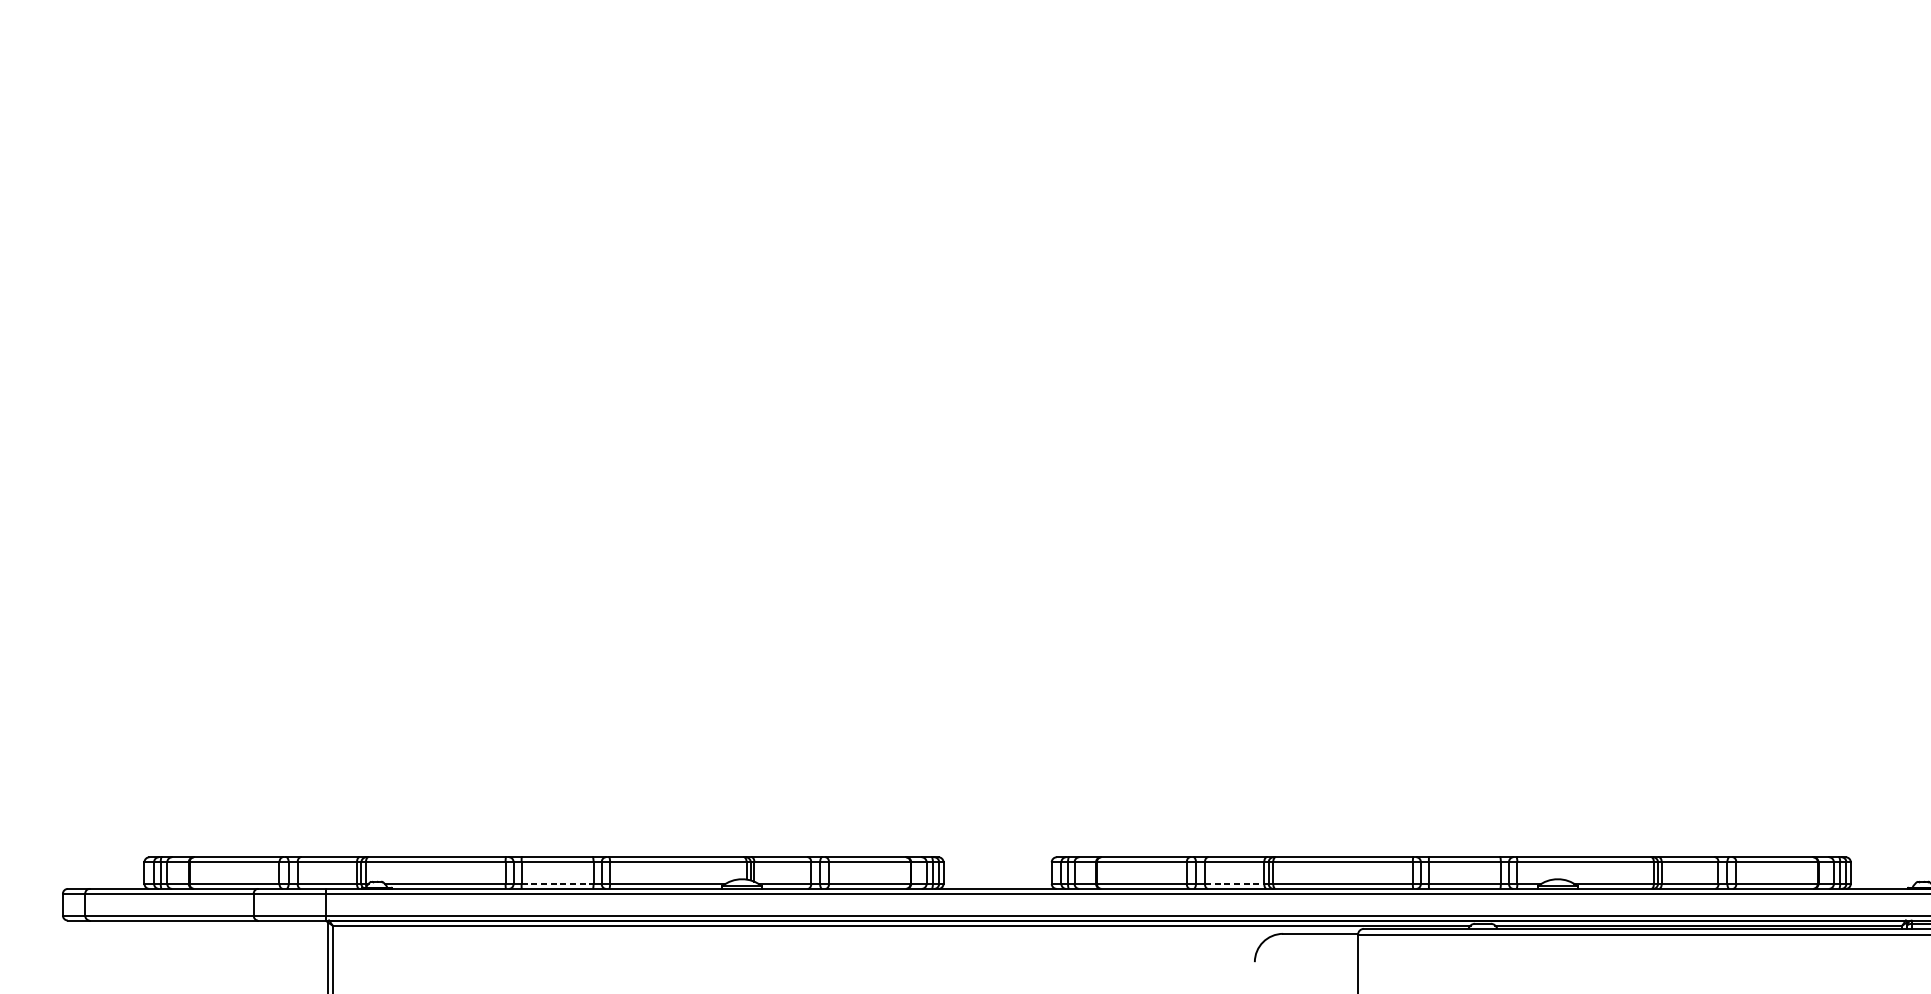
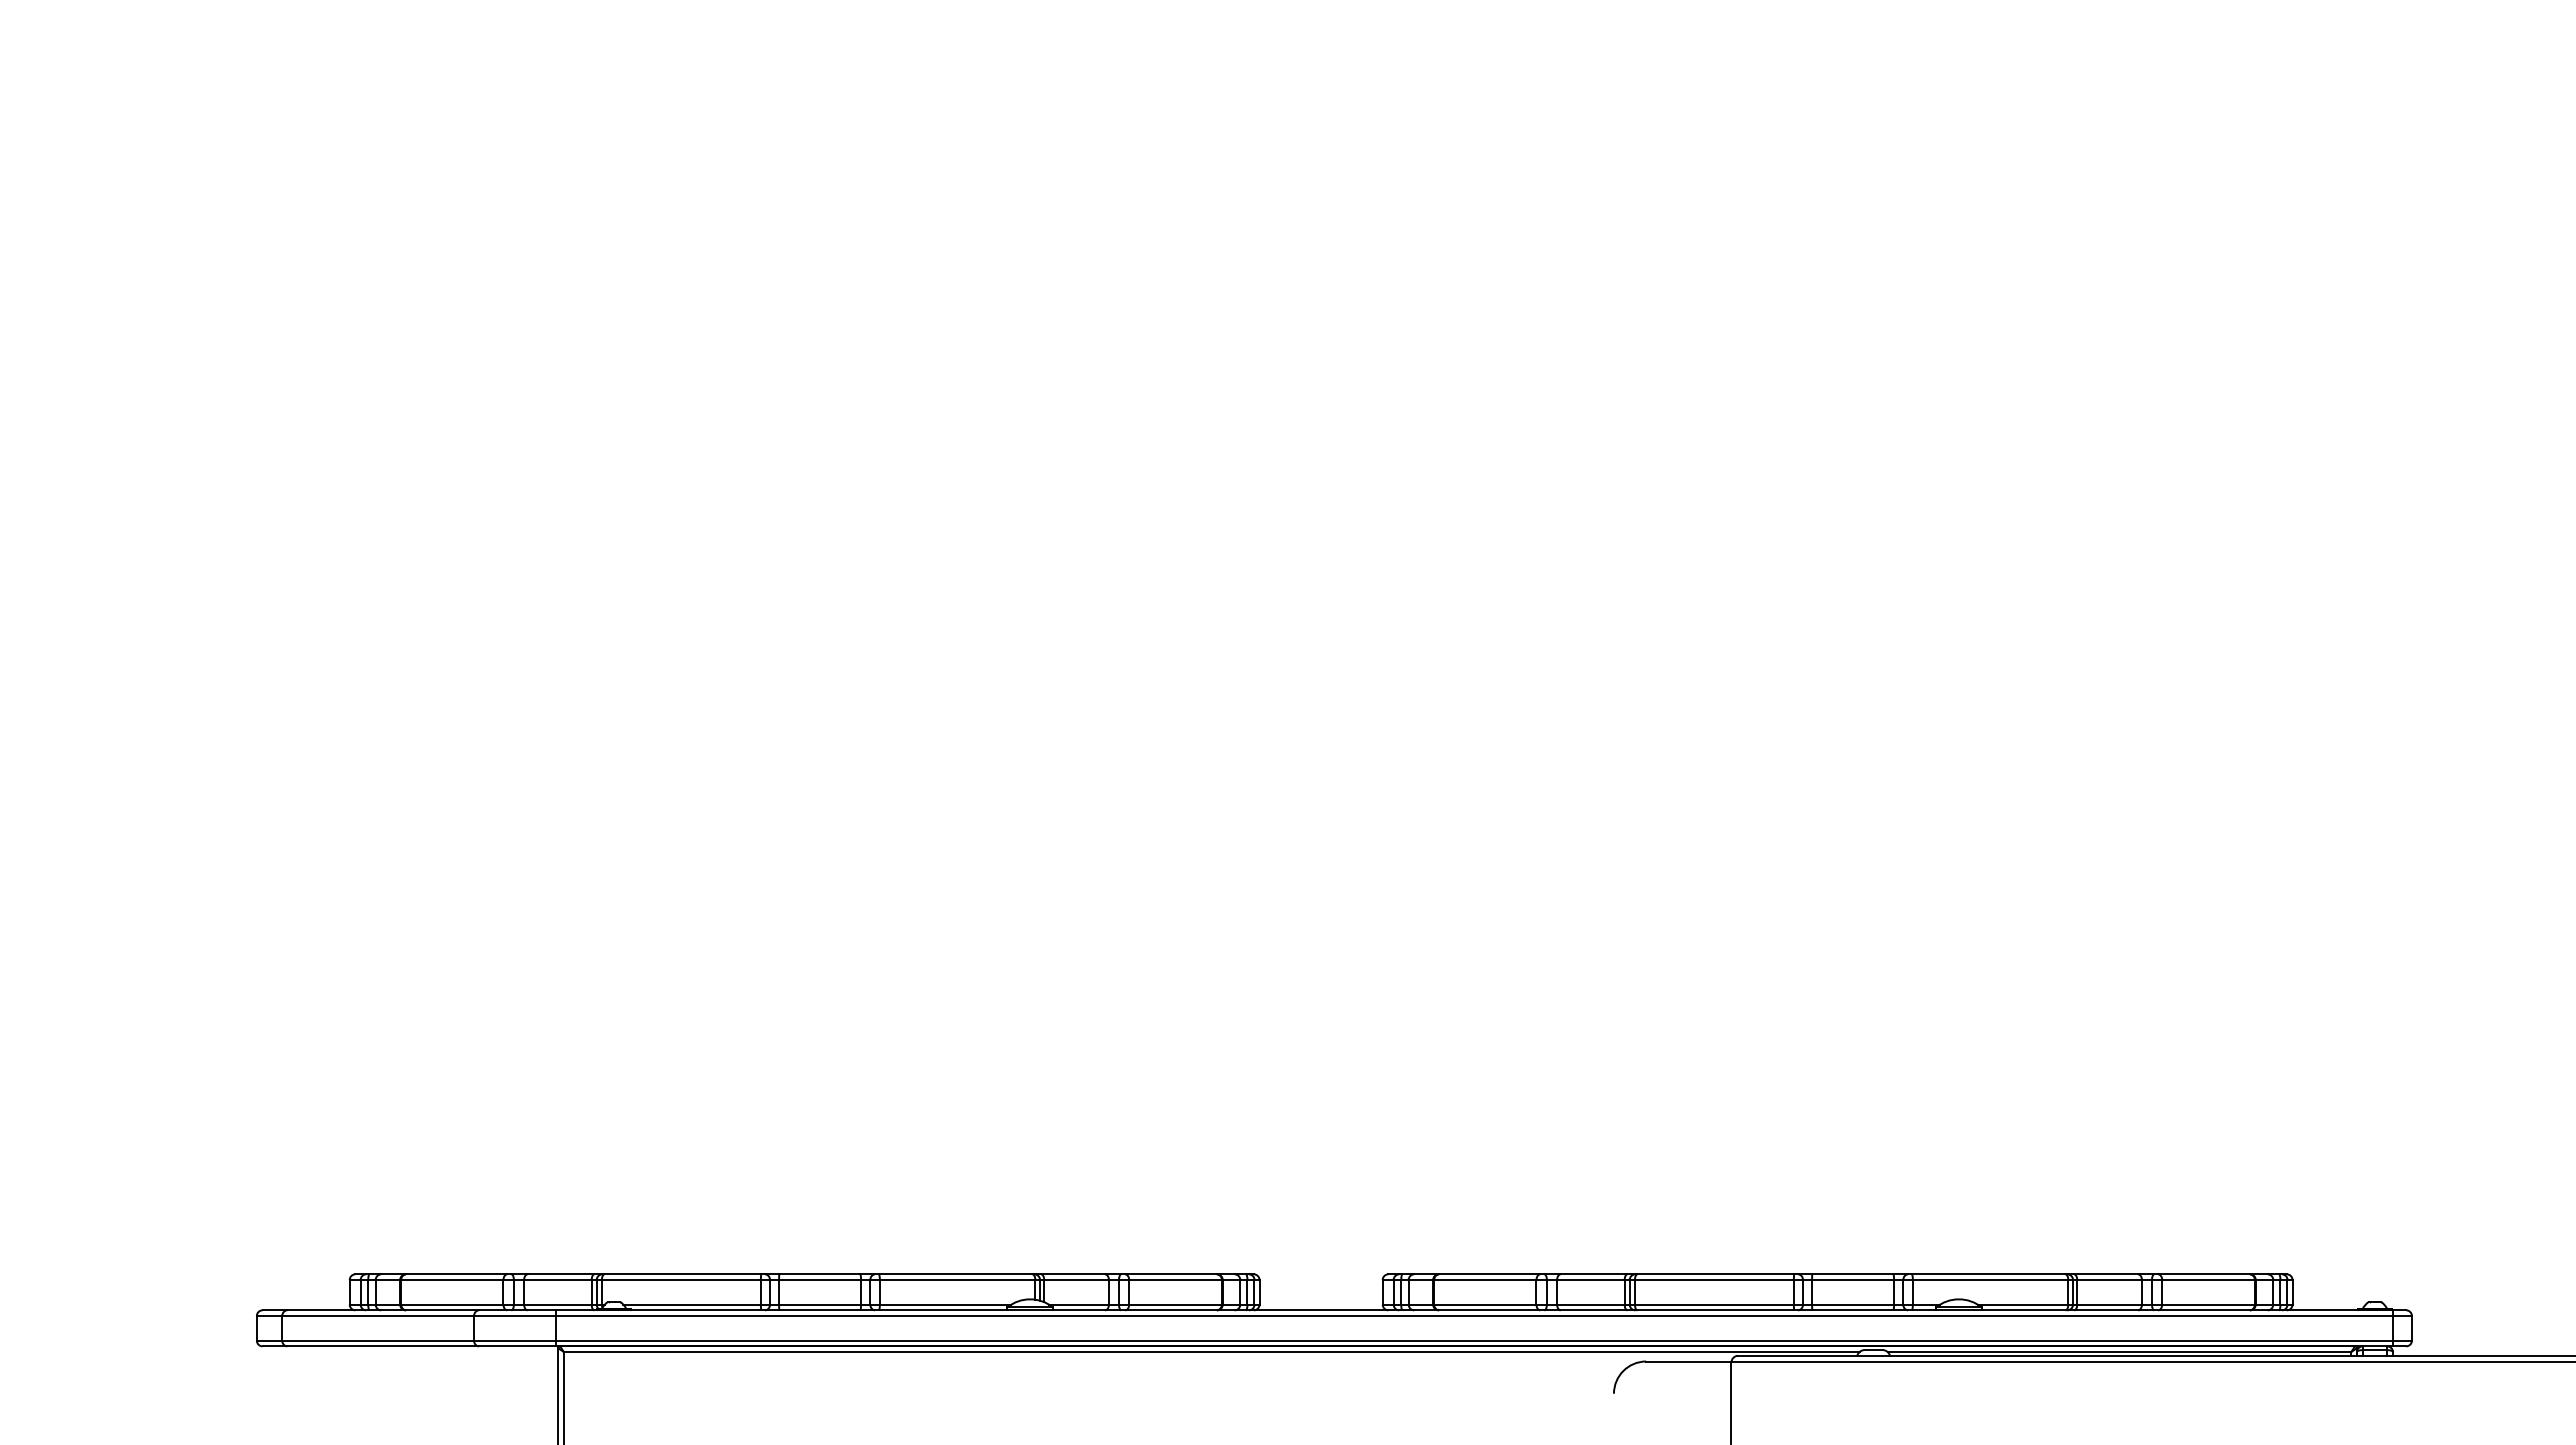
line: (557, 883) -> (820, 1304), dashed -> solid
line: (1234, 883) -> (1590, 1304), dashed -> solid

